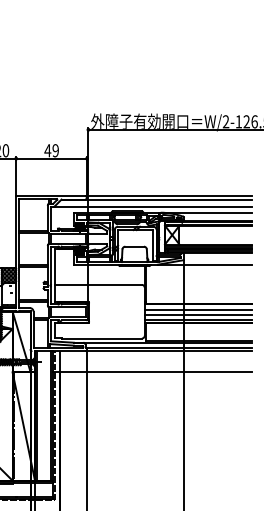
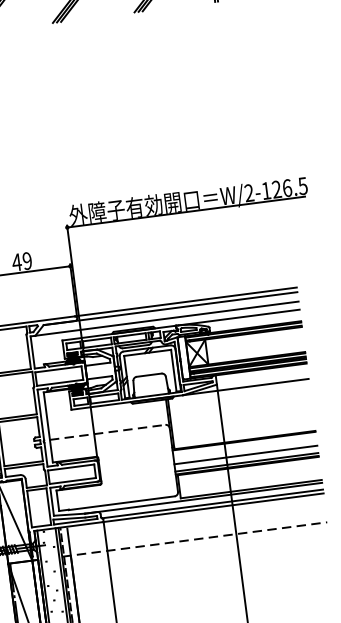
line: (99, 284) -> (108, 431), solid -> dashed
line: (198, 309) -> (245, 447), removed
line: (153, 372) -> (196, 539), solid -> dashed

